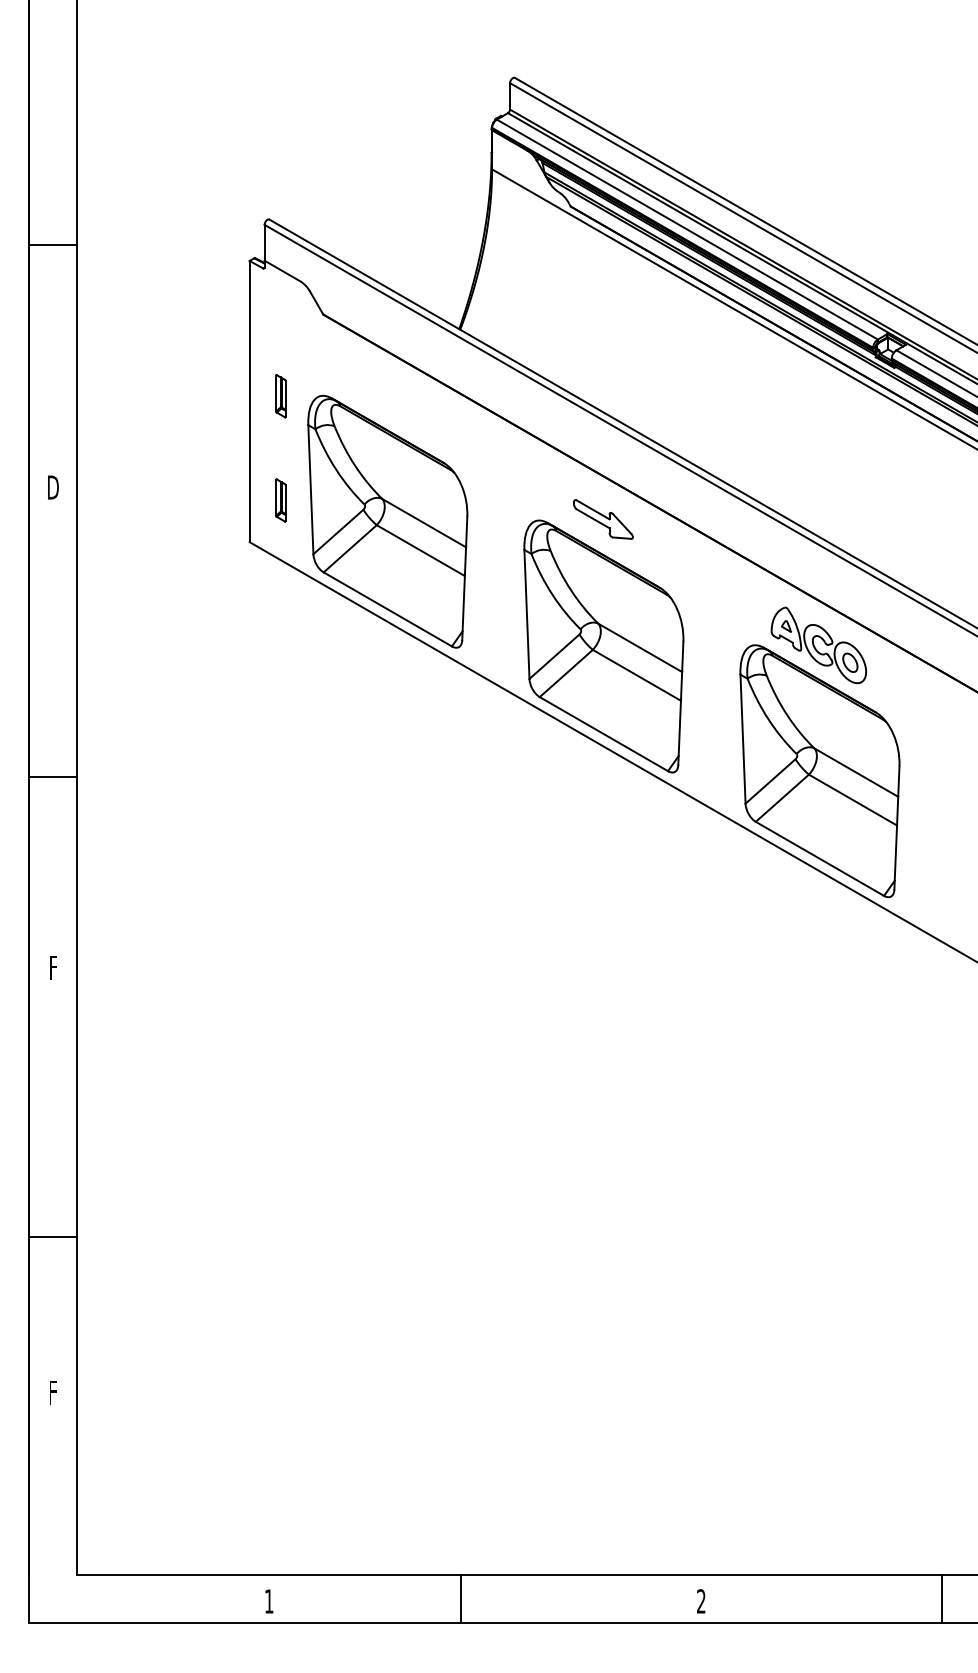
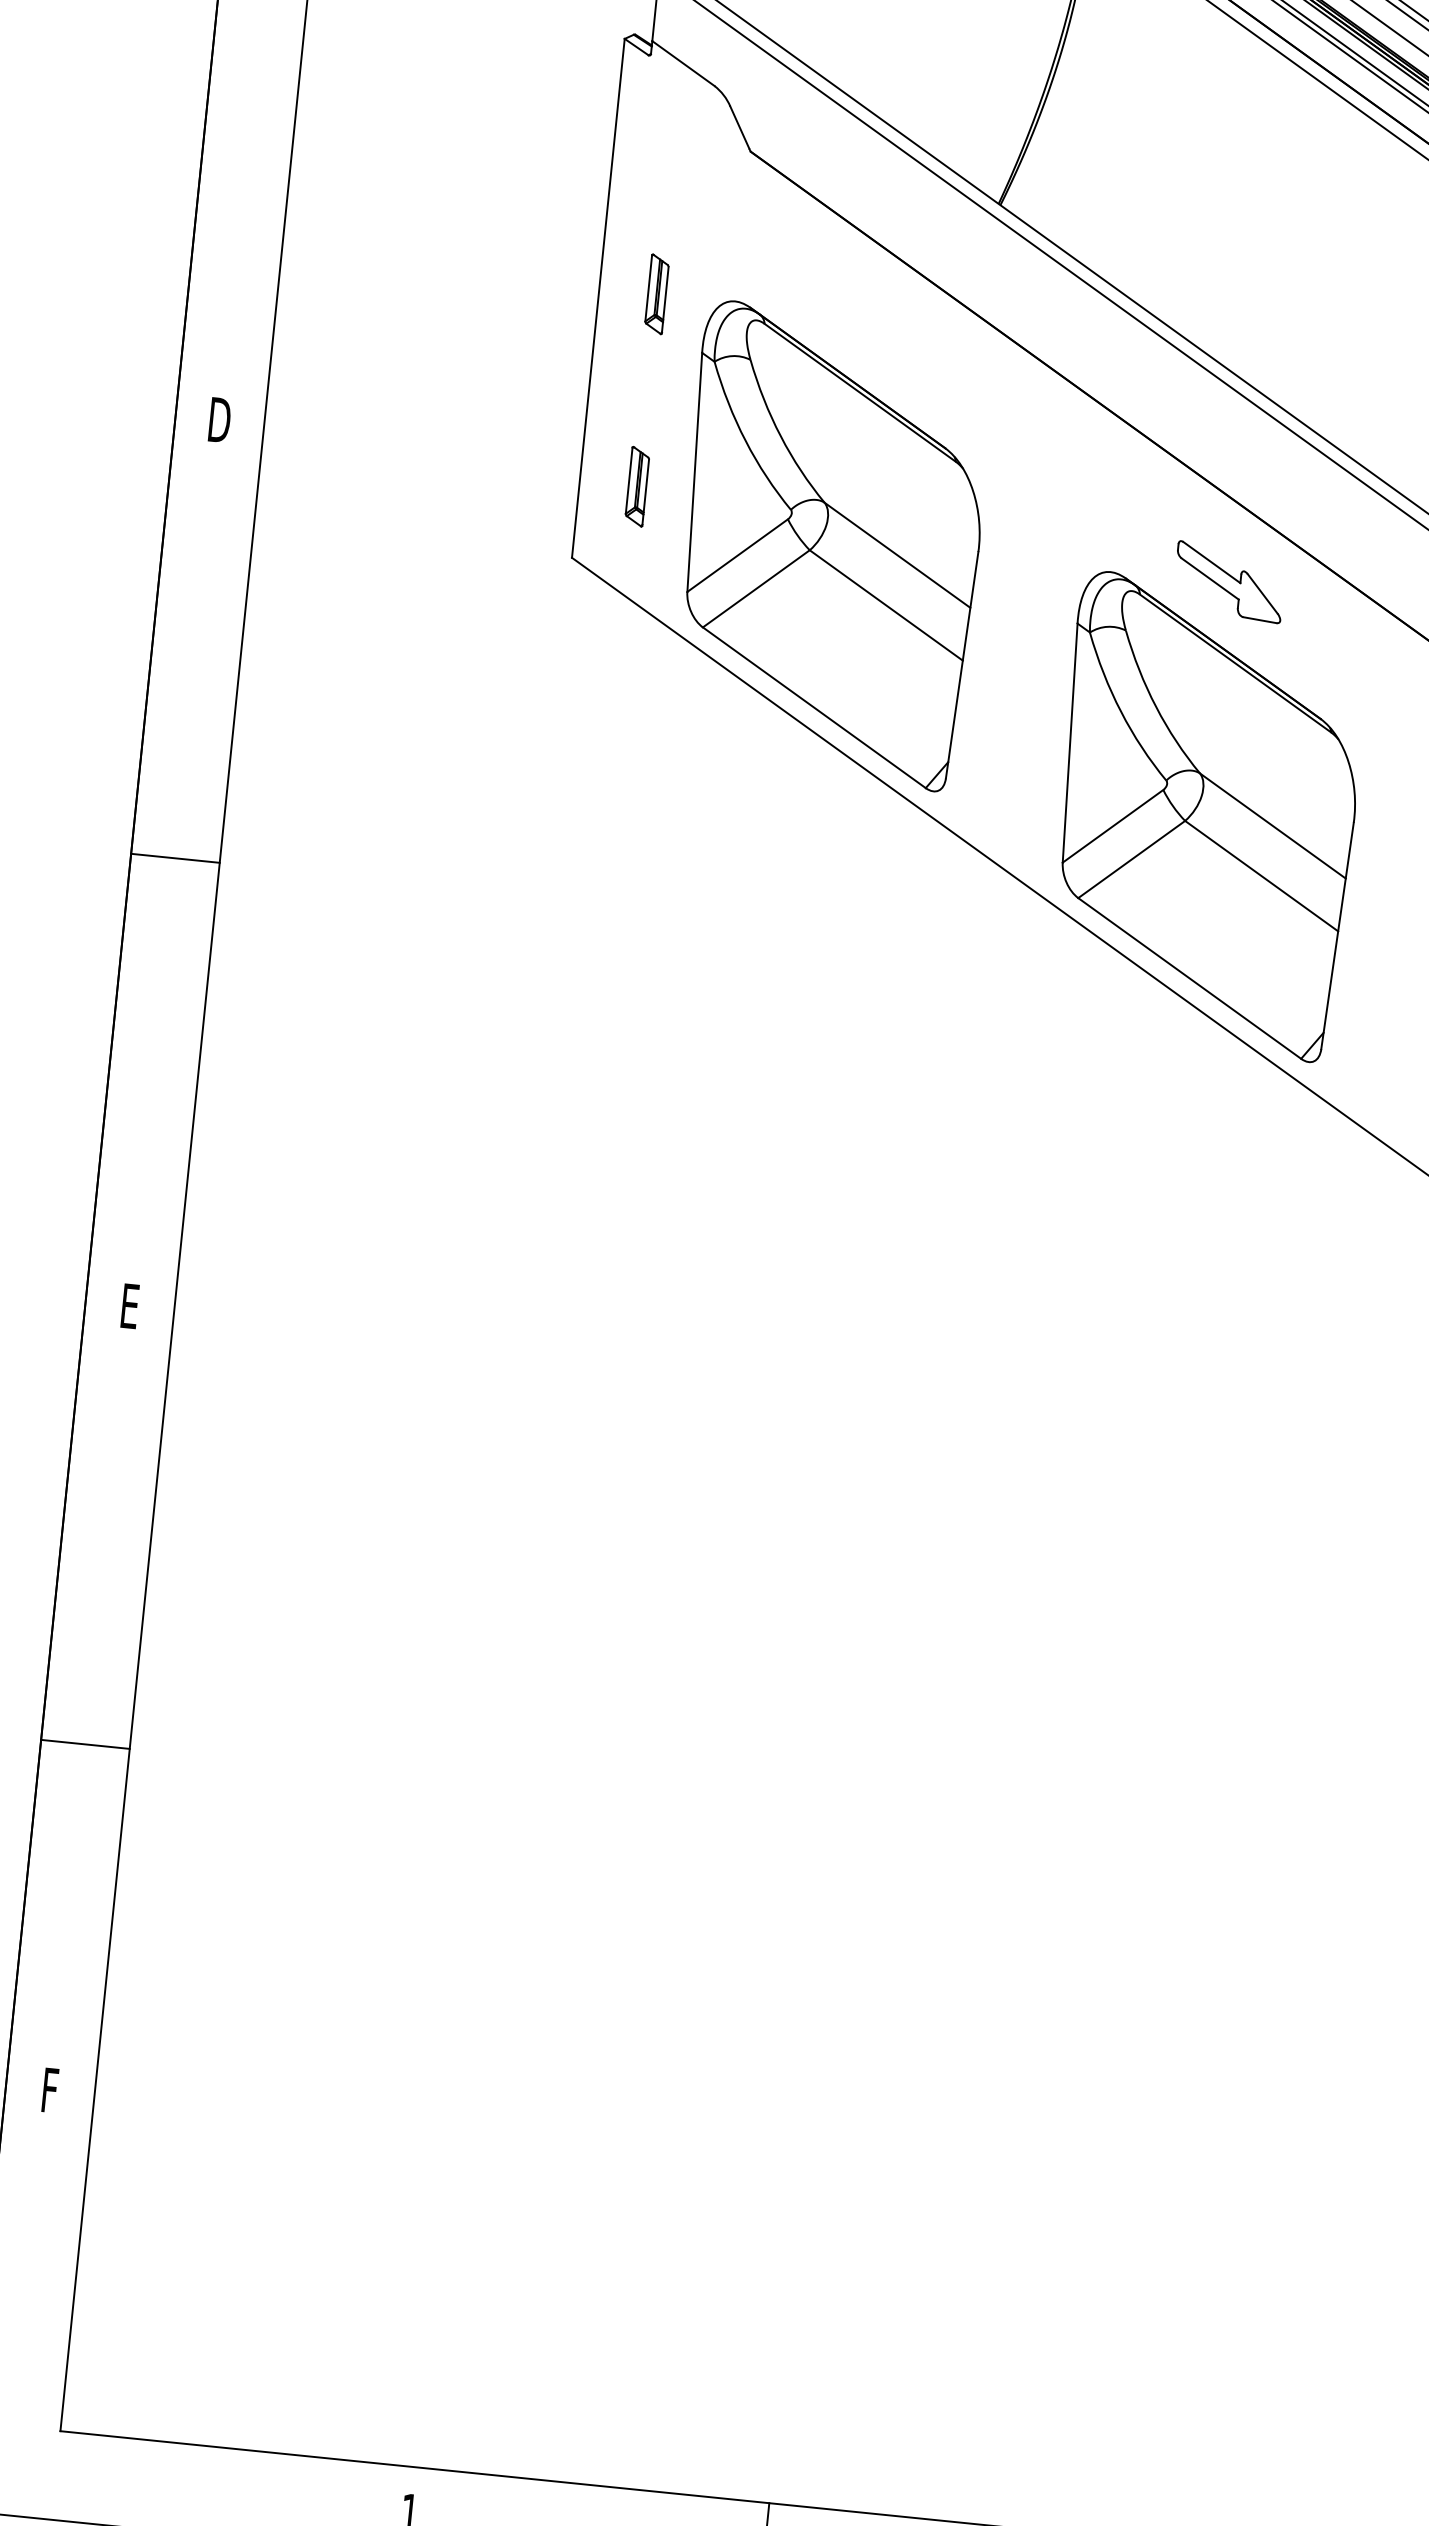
line: (53, 776) -> (175, 857), moved
text: (53, 967) -> (130, 1305), F -> E
line: (53, 1237) -> (85, 1745), moved

